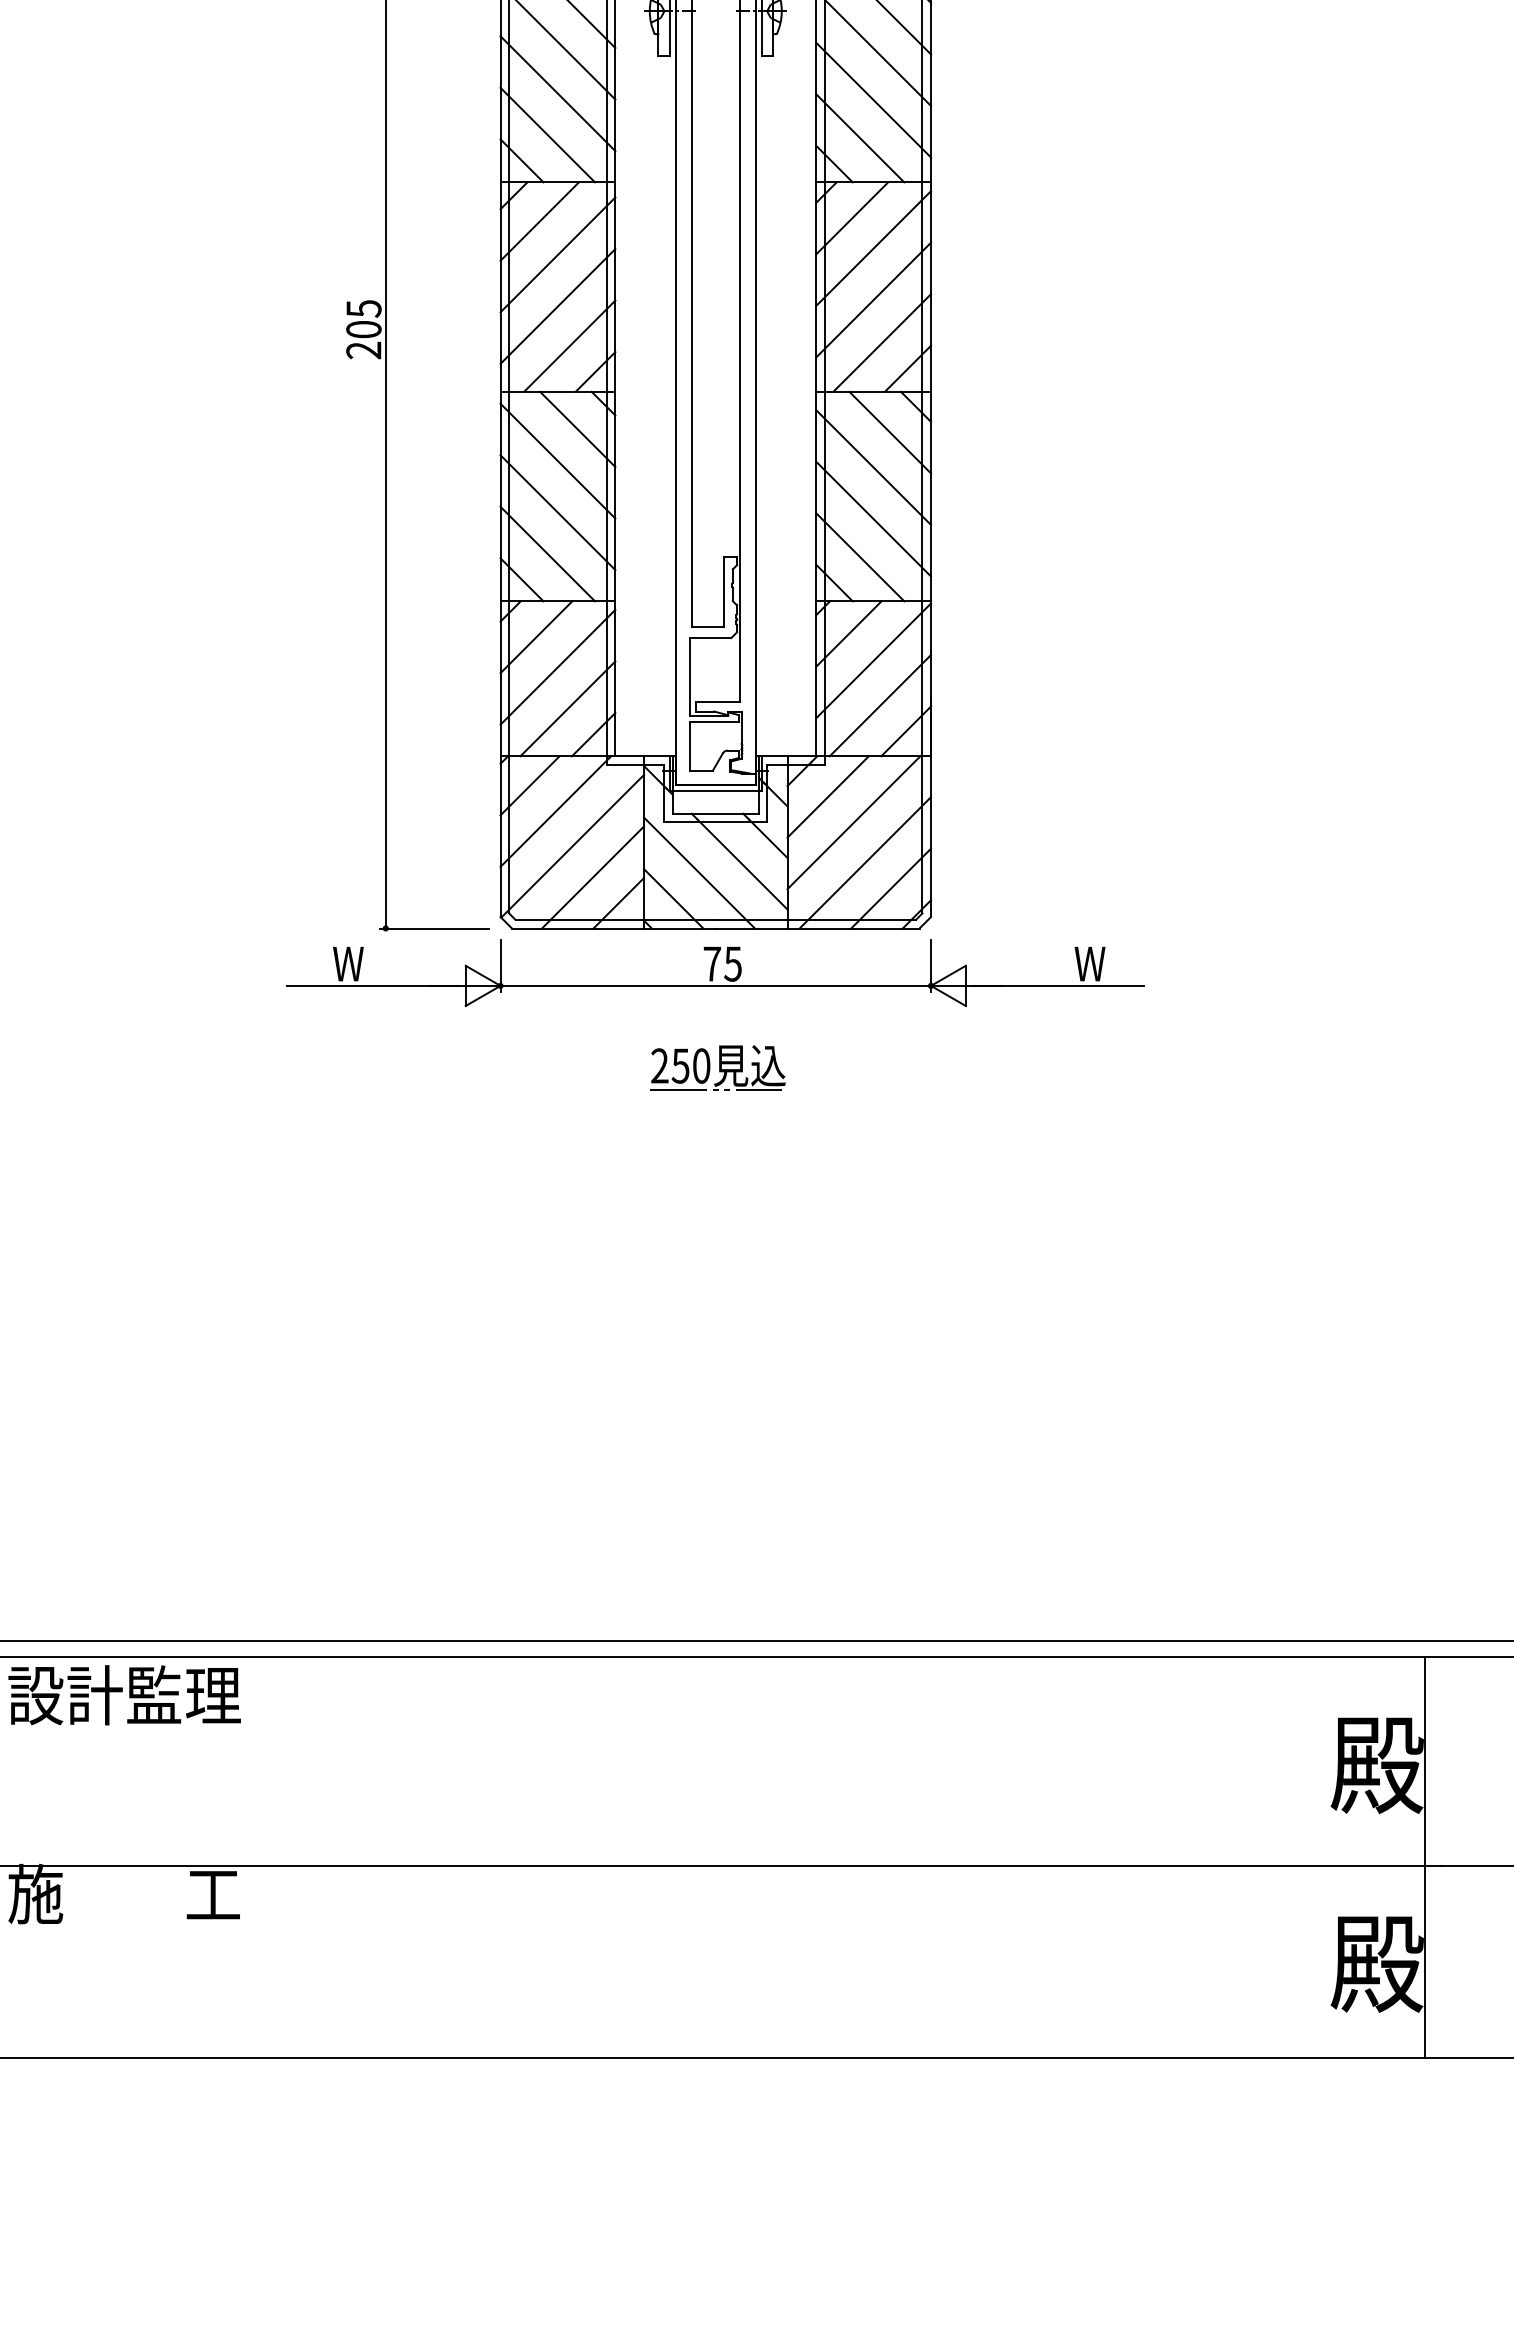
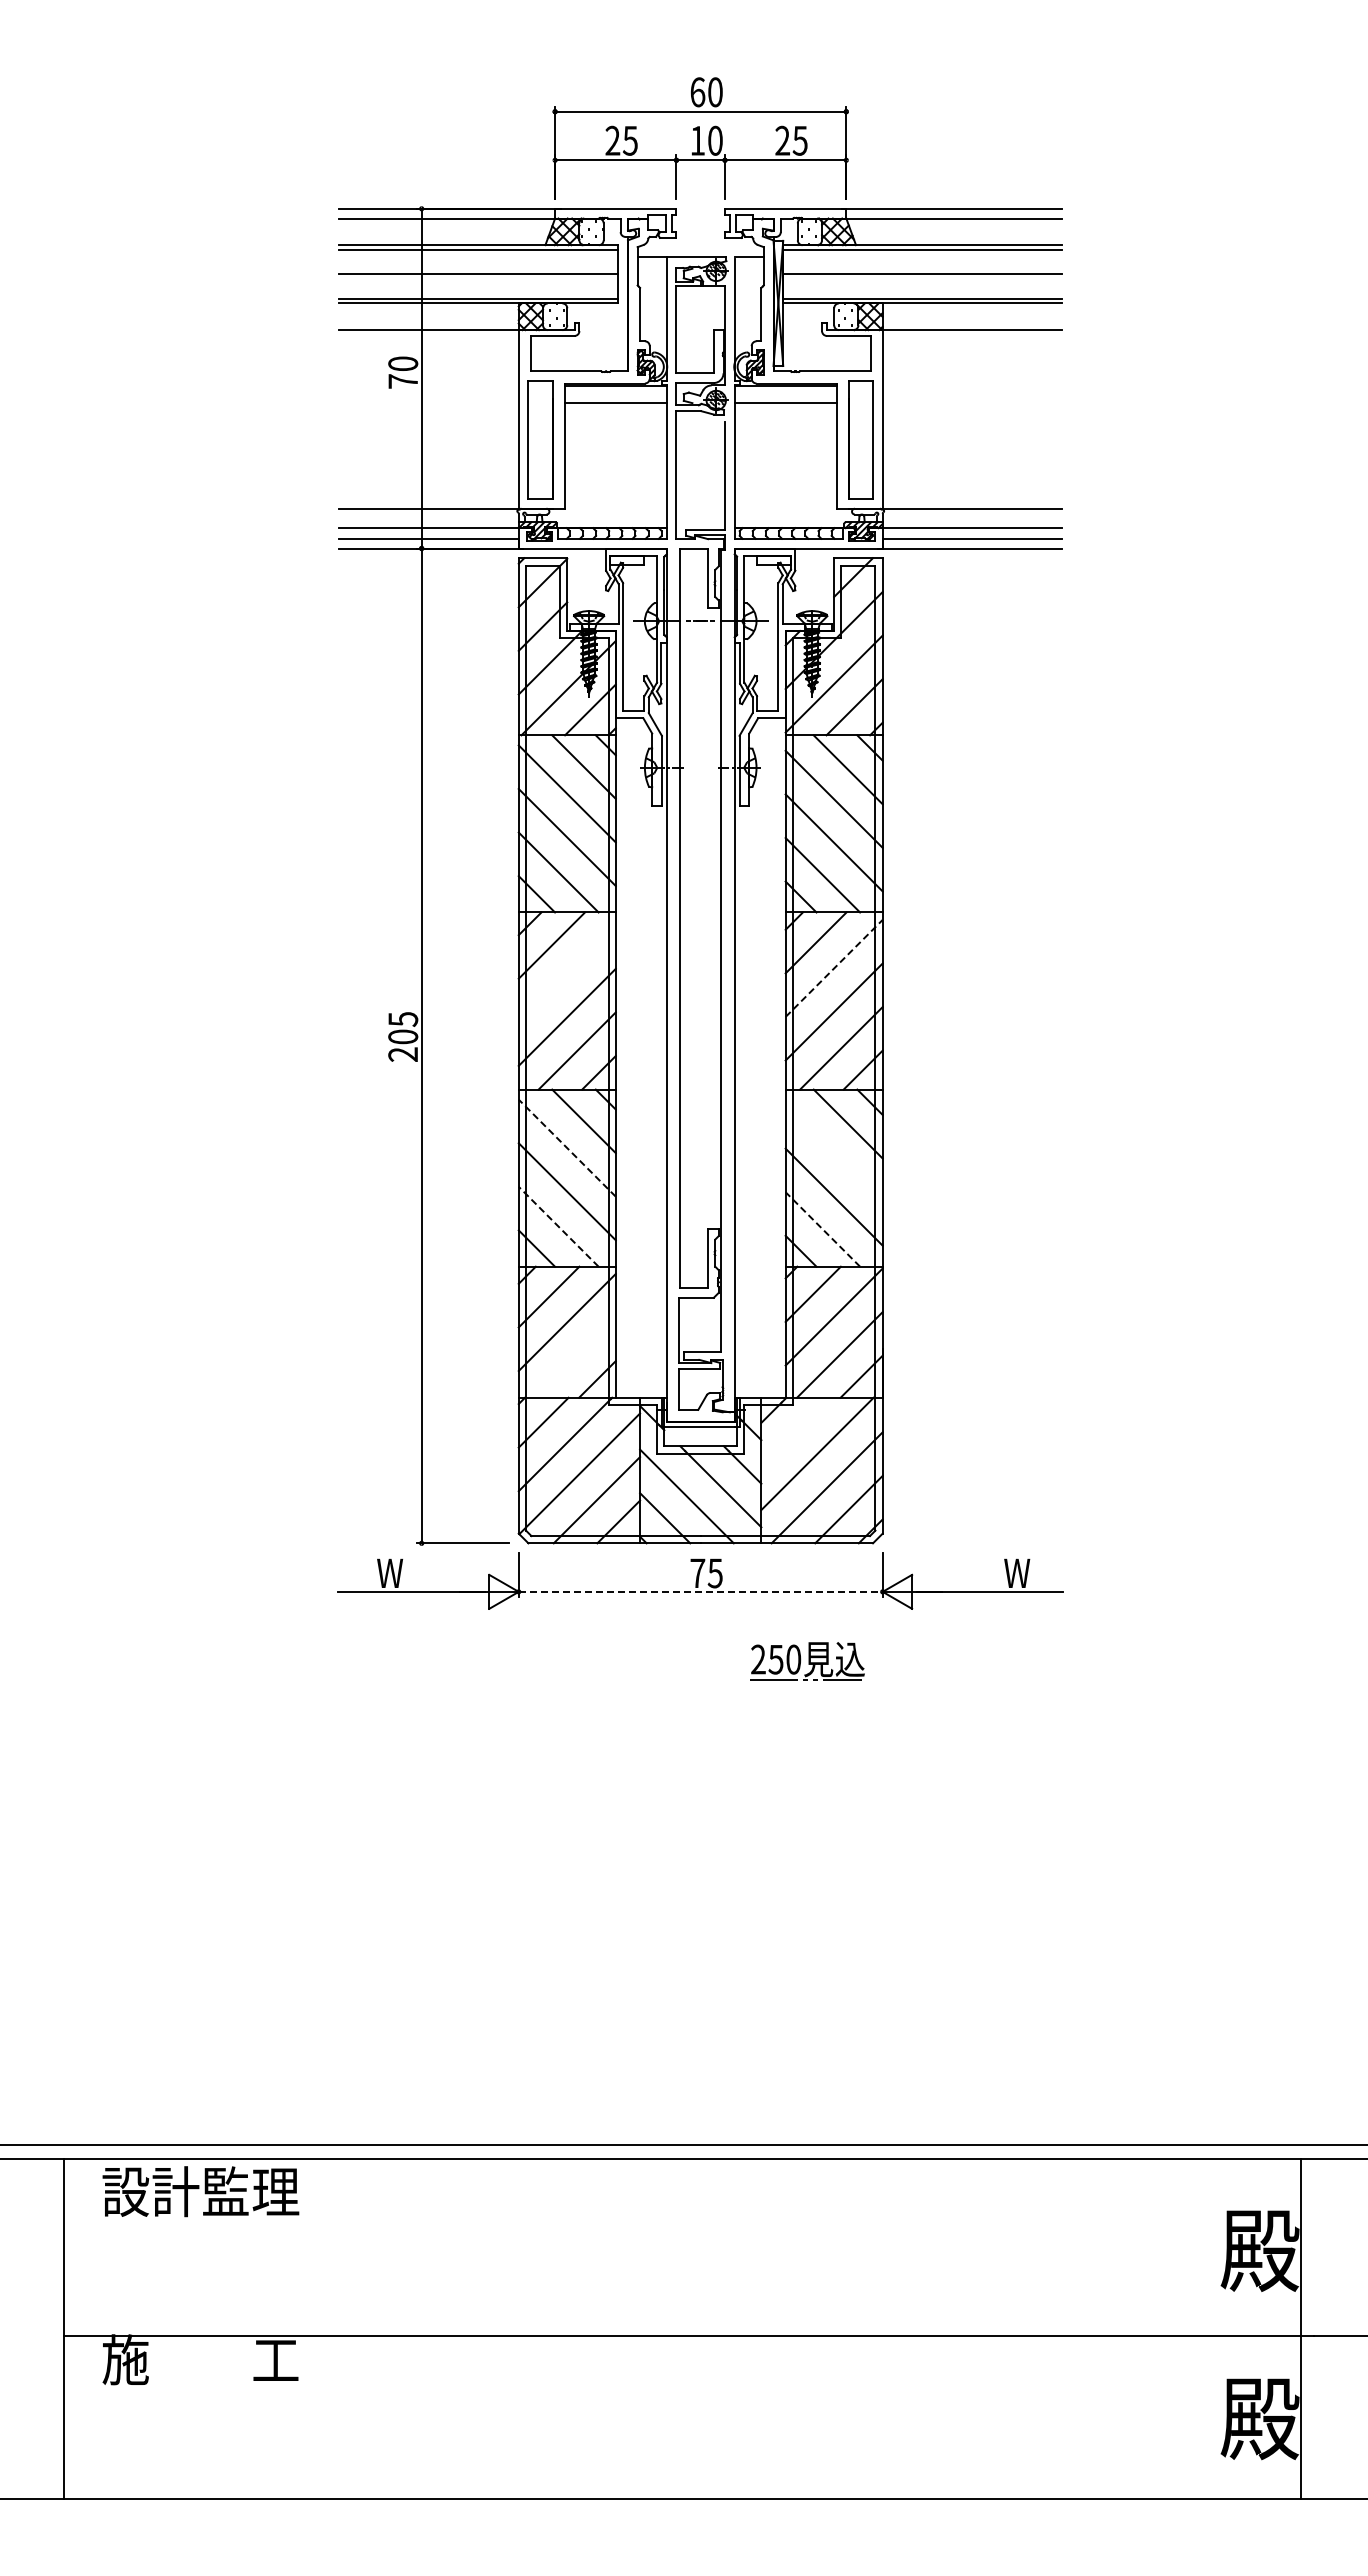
line: (874, 248) -> (834, 968), solid -> dashed
line: (557, 254) -> (566, 973), removed
line: (558, 461) -> (567, 1148), solid -> dashed
line: (872, 467) -> (833, 1153), removed
line: (547, 553) -> (558, 1226), solid -> dashed
line: (859, 557) -> (822, 1229), solid -> dashed
line: (567, 708) -> (575, 1357), removed
line: (827, 796) -> (795, 1431), removed
line: (715, 985) -> (700, 1591), solid -> dashed
part: (717, 1068) -> (807, 1661), moved

